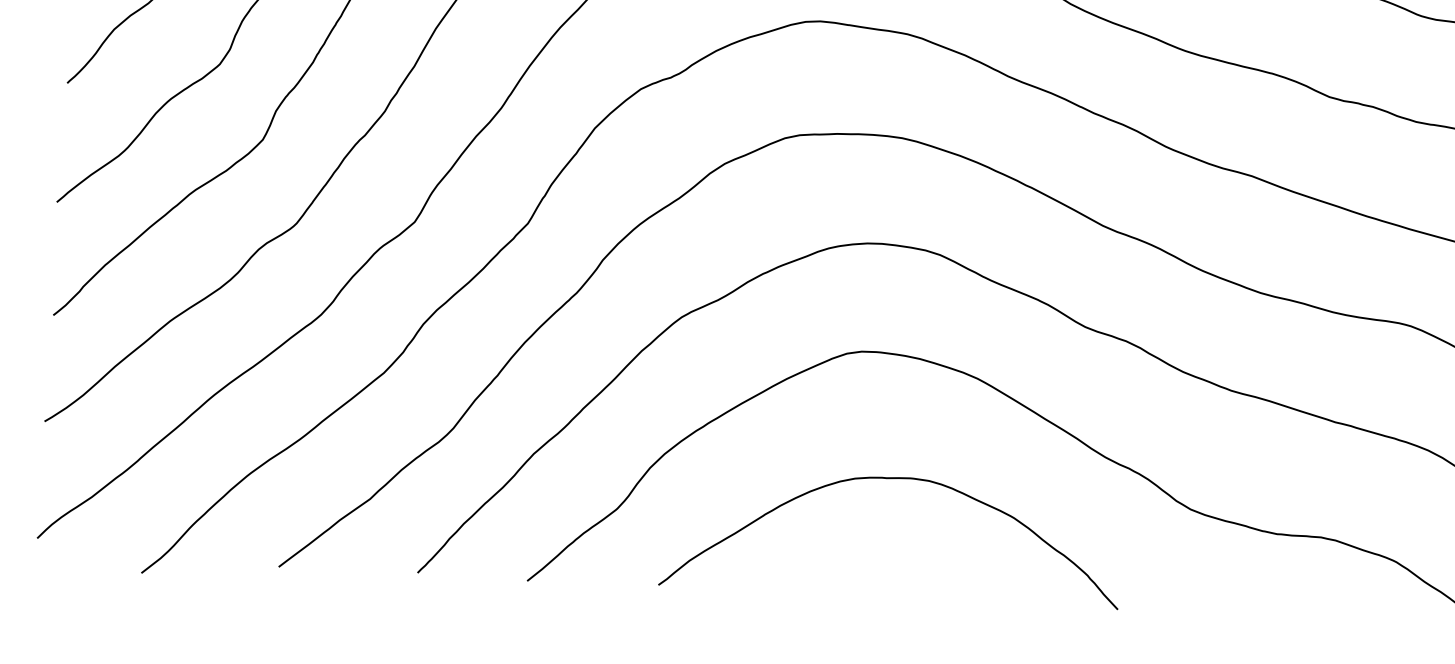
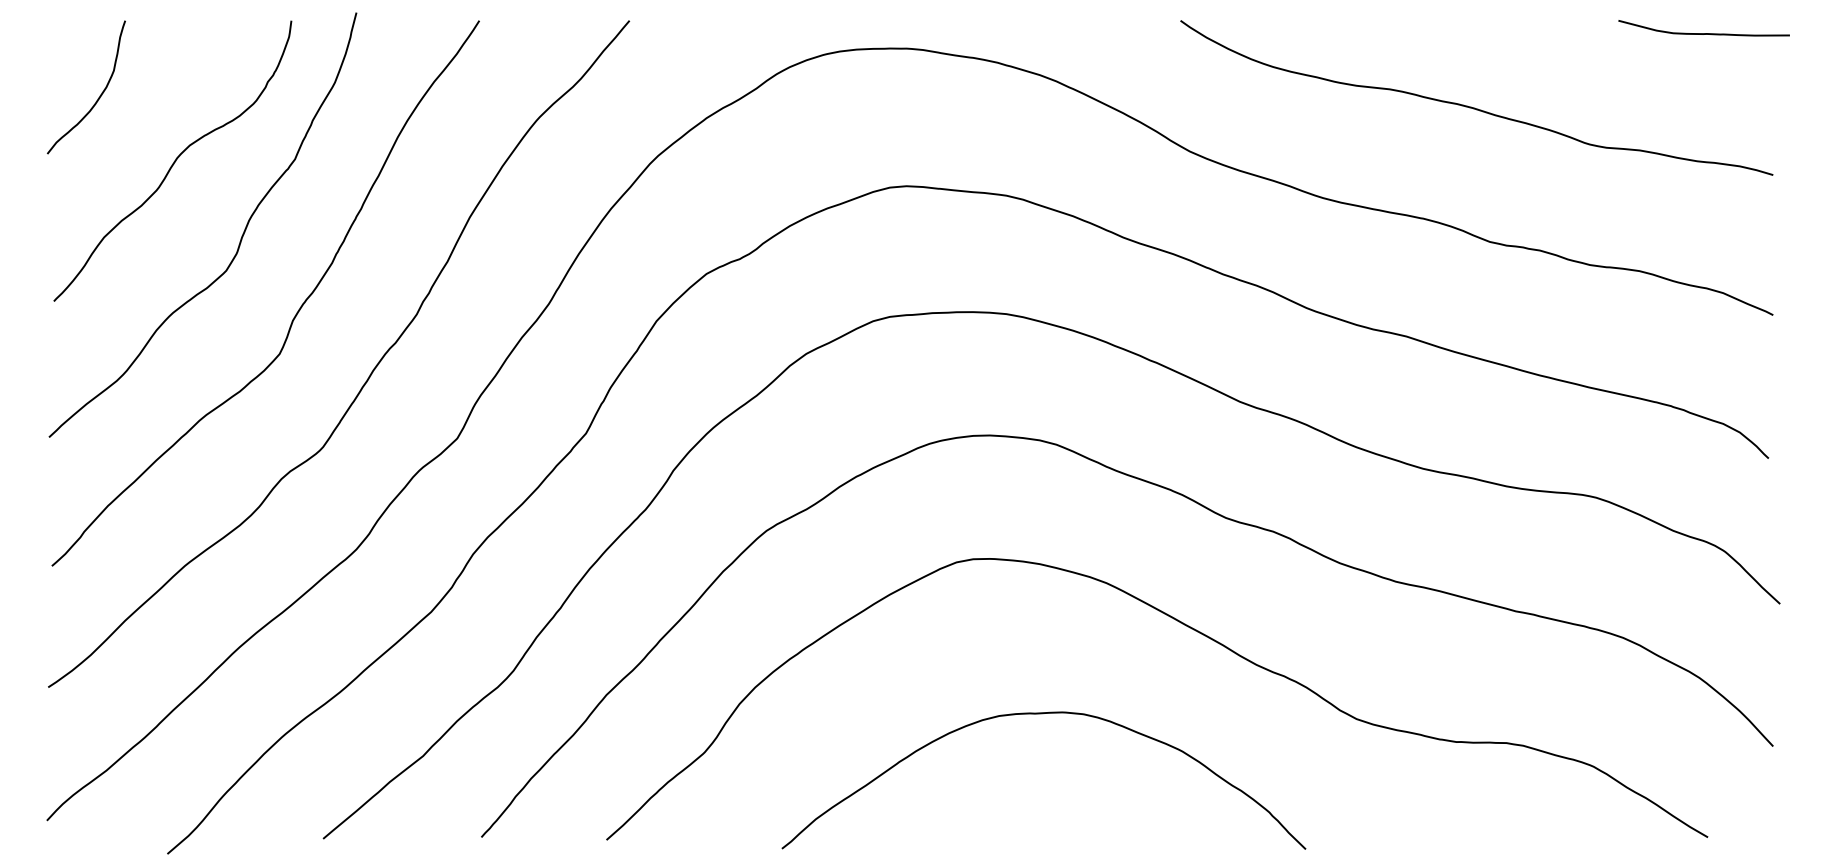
curve: (893, 479) -> (1043, 714), moved

